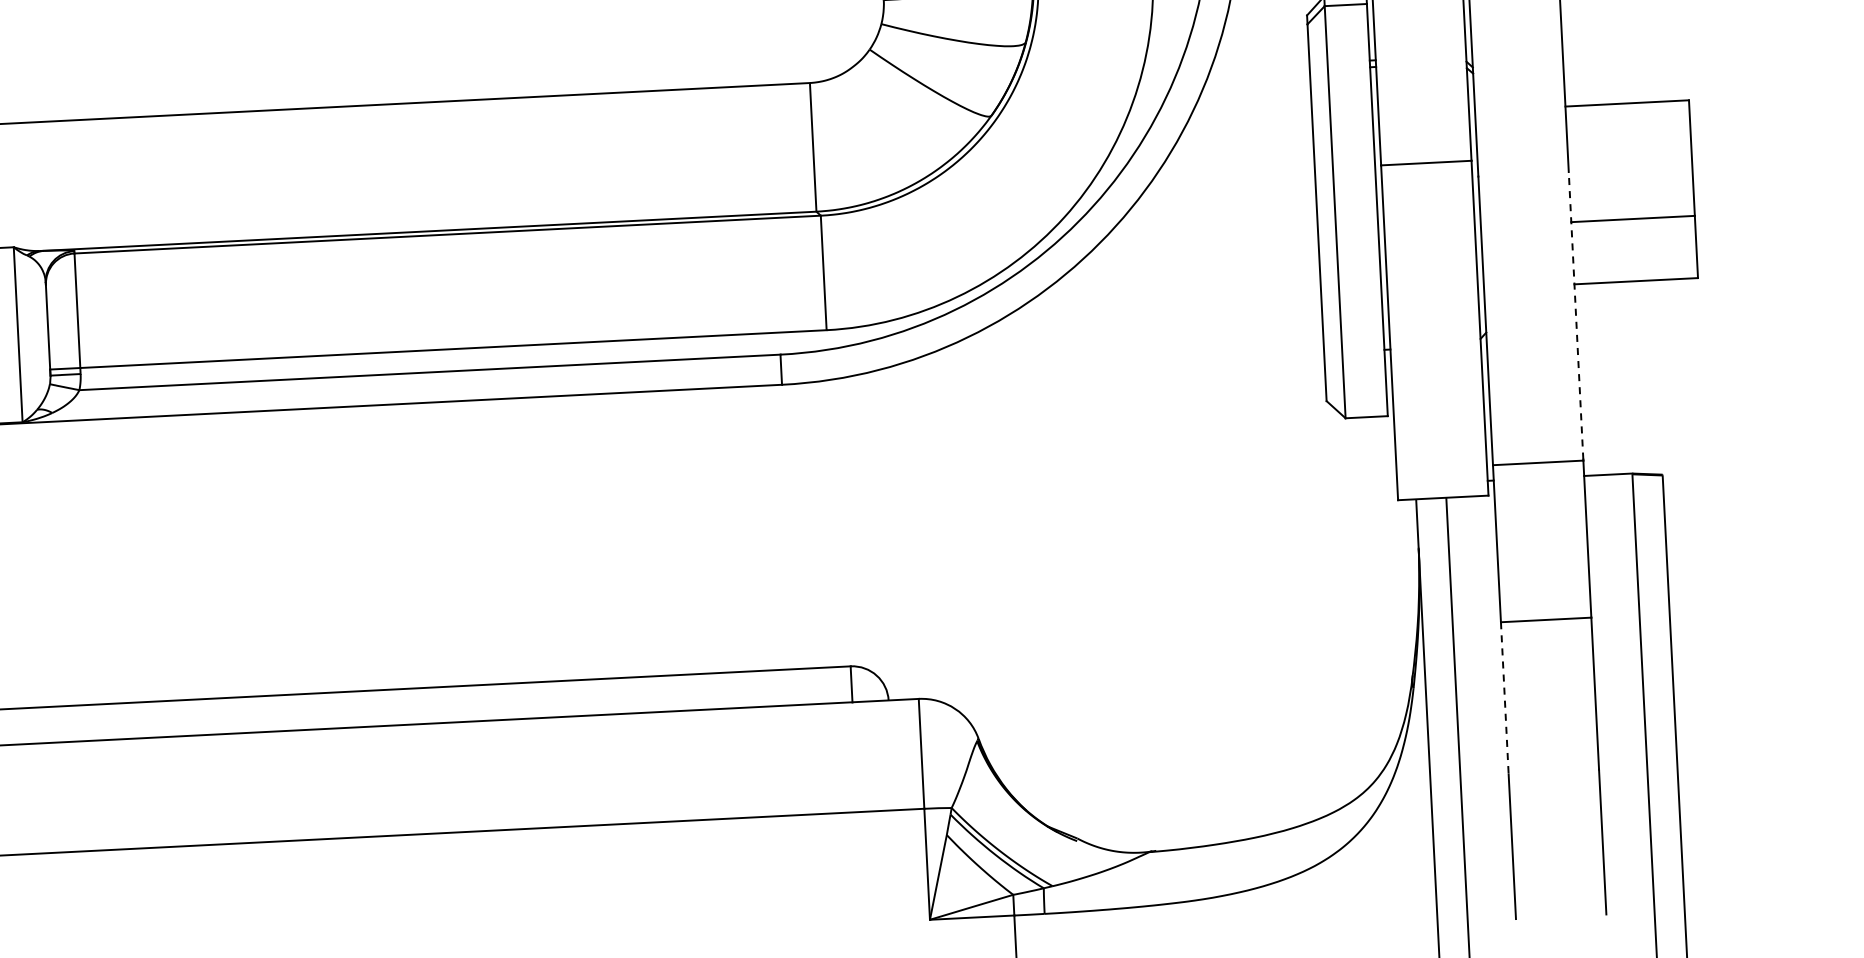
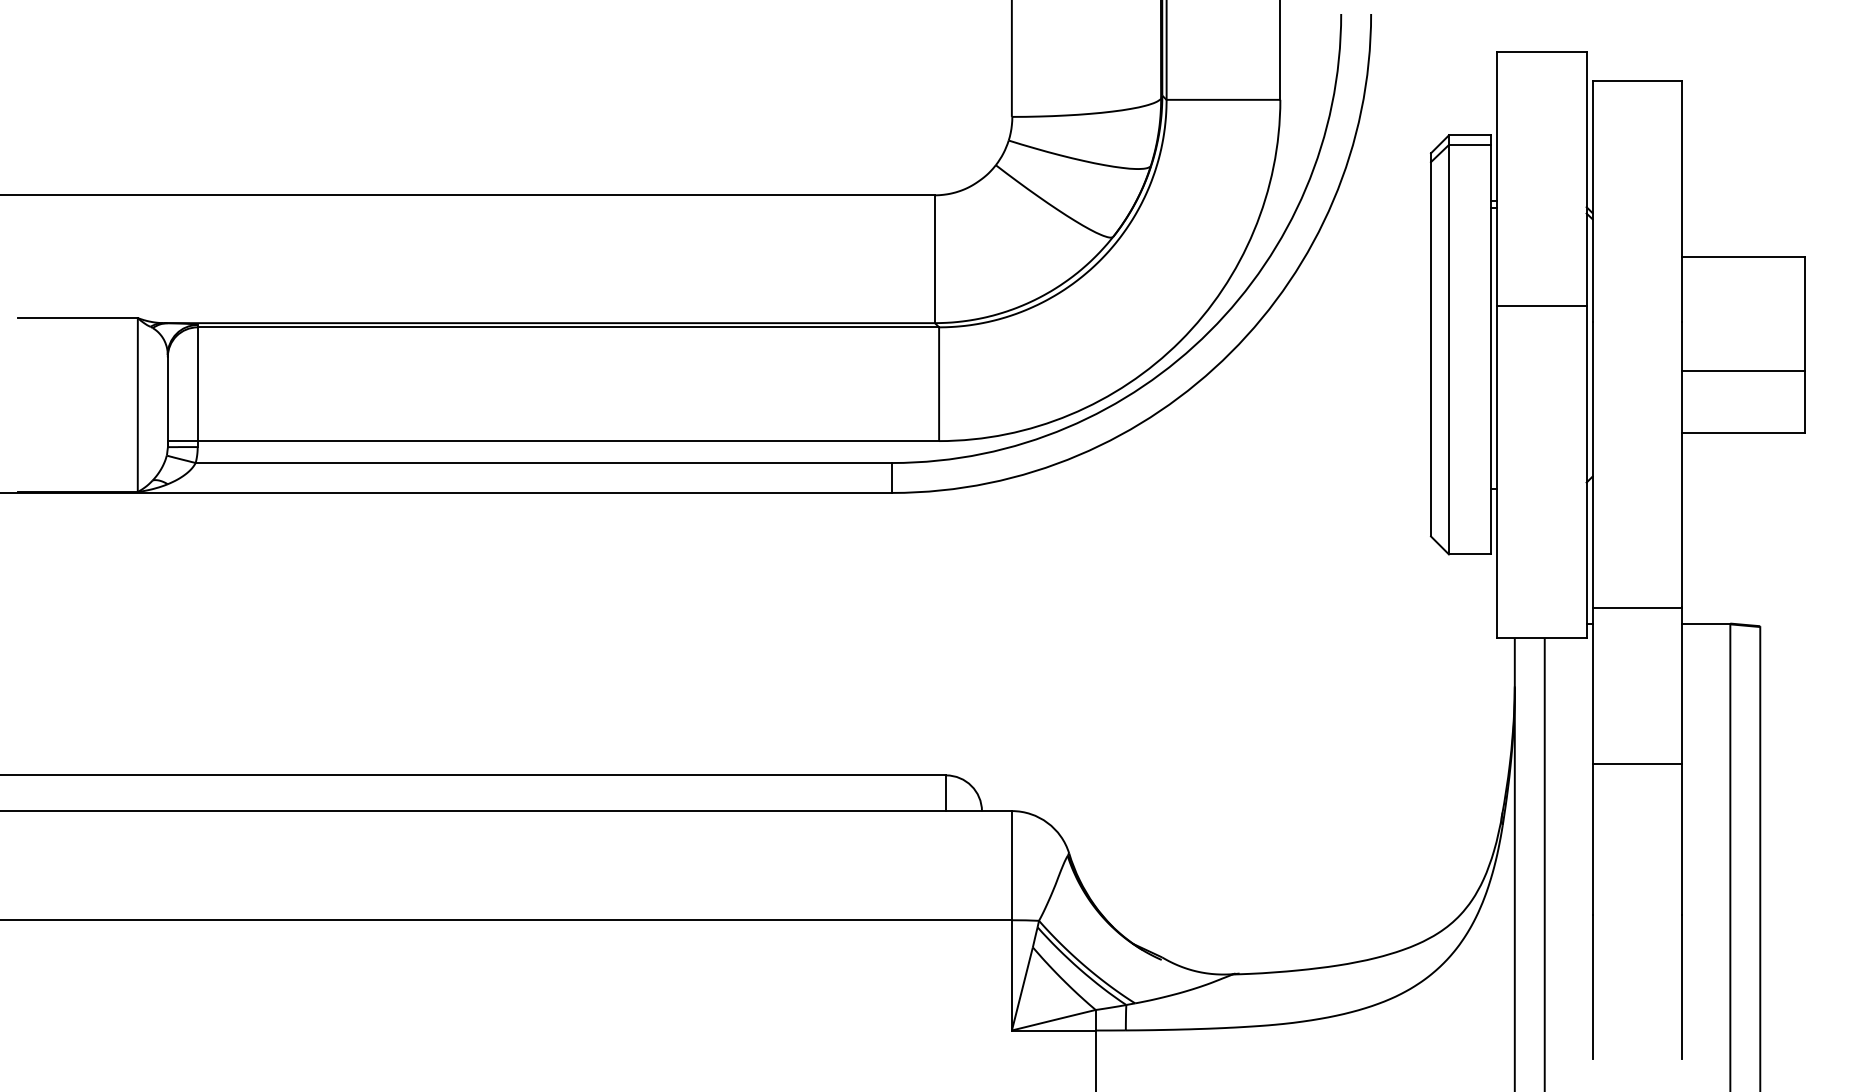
line: (1576, 315) -> (1682, 464), dashed -> solid
line: (1504, 698) -> (1592, 840), dashed -> solid

